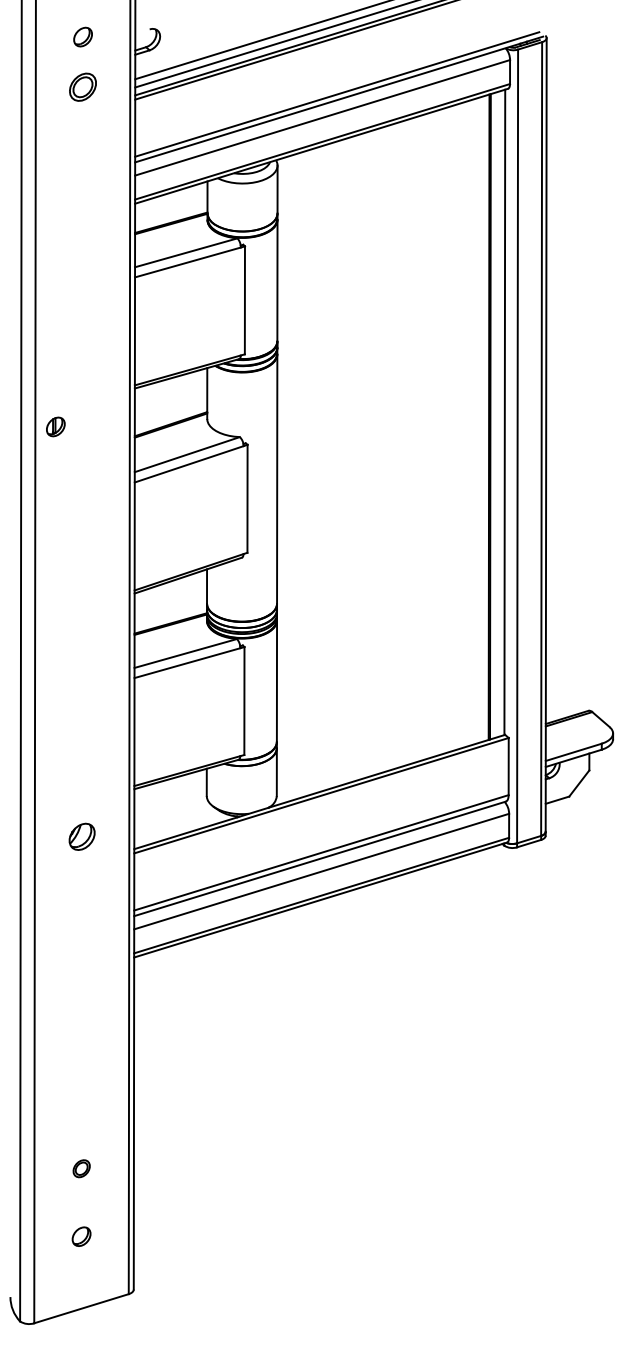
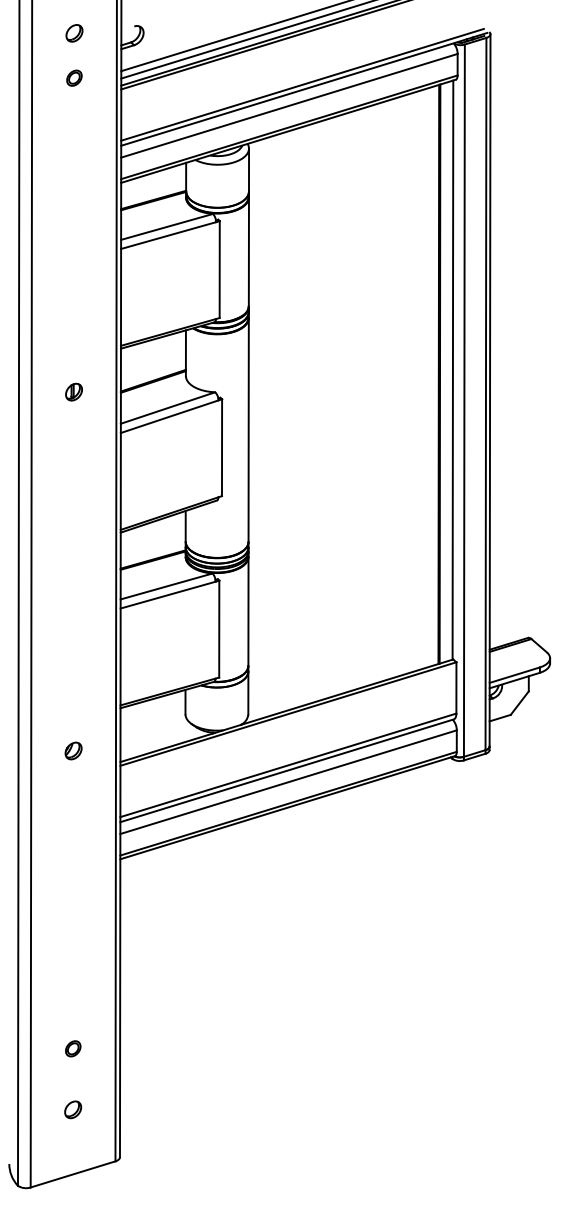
part: (83, 86) -> (74, 77), size x0.62
part: (55, 426) -> (73, 391), moved
part: (81, 836) -> (73, 750), size x0.71

